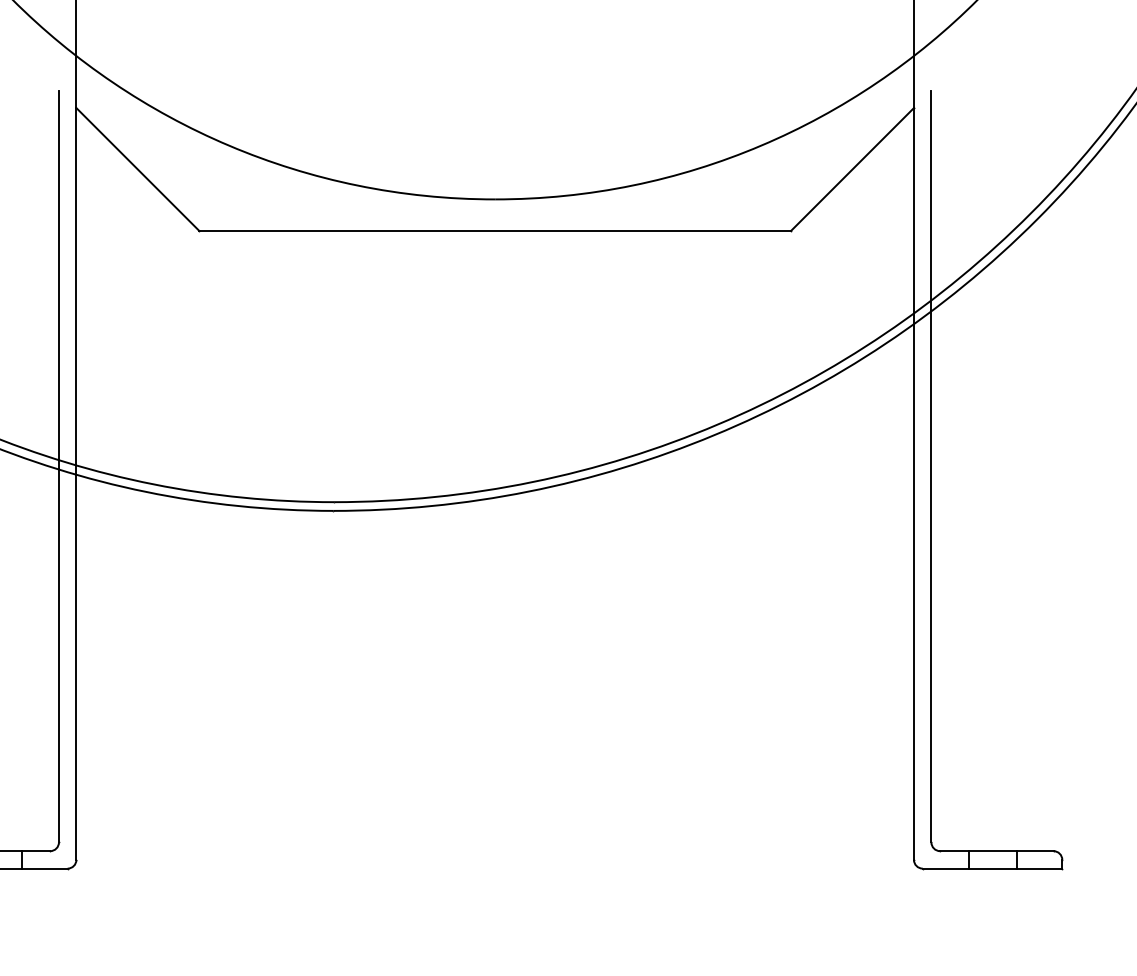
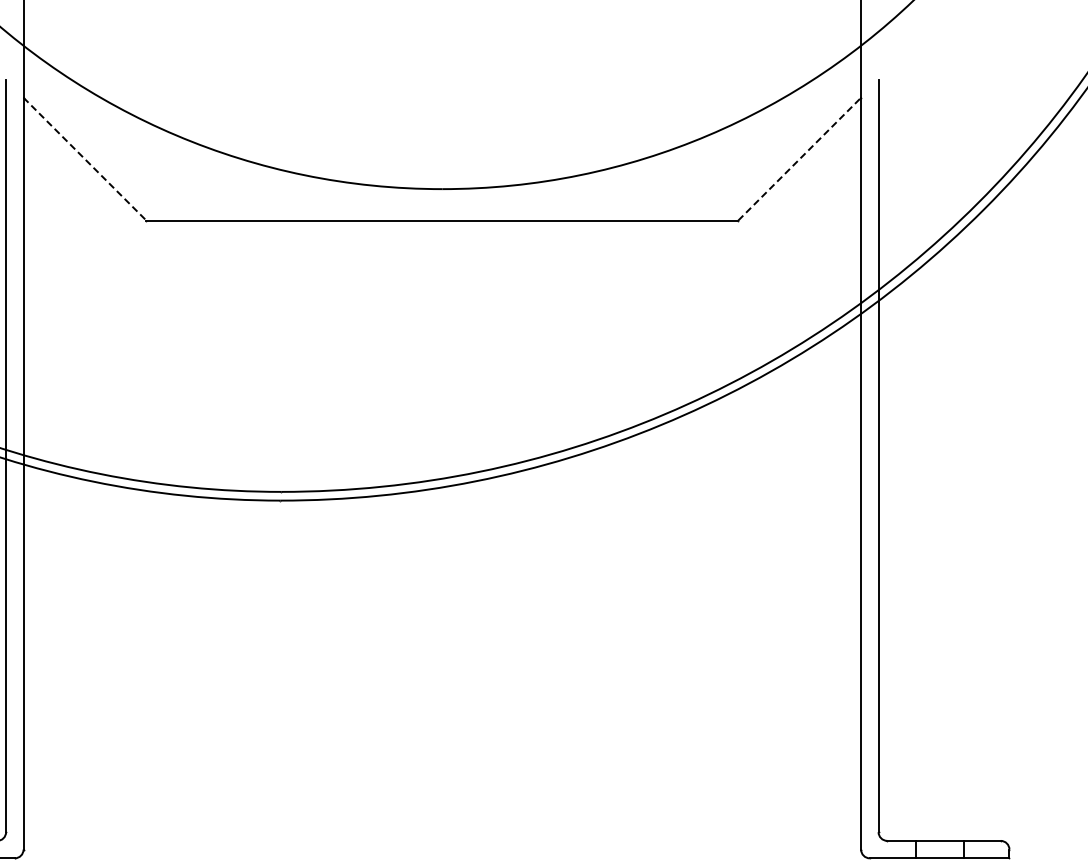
line: (137, 169) -> (84, 159), solid -> dashed
line: (852, 169) -> (799, 159), solid -> dashed

